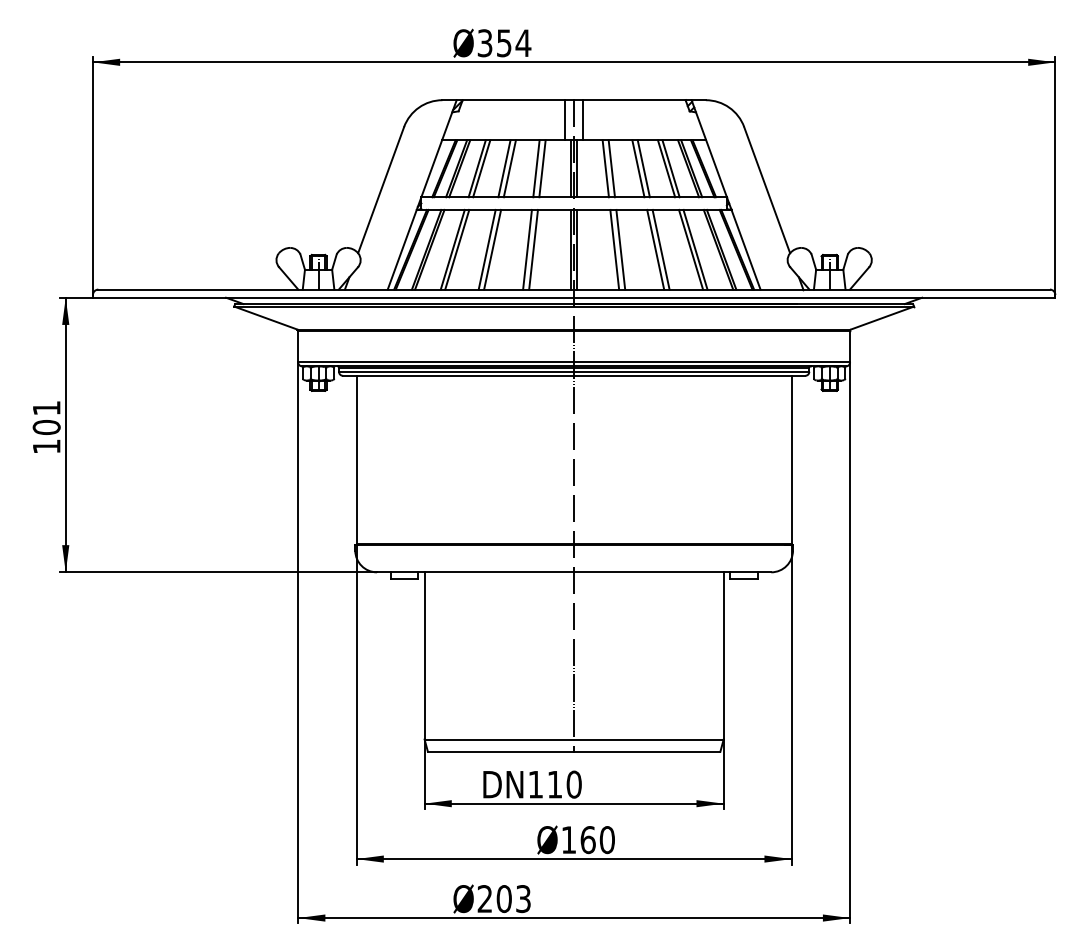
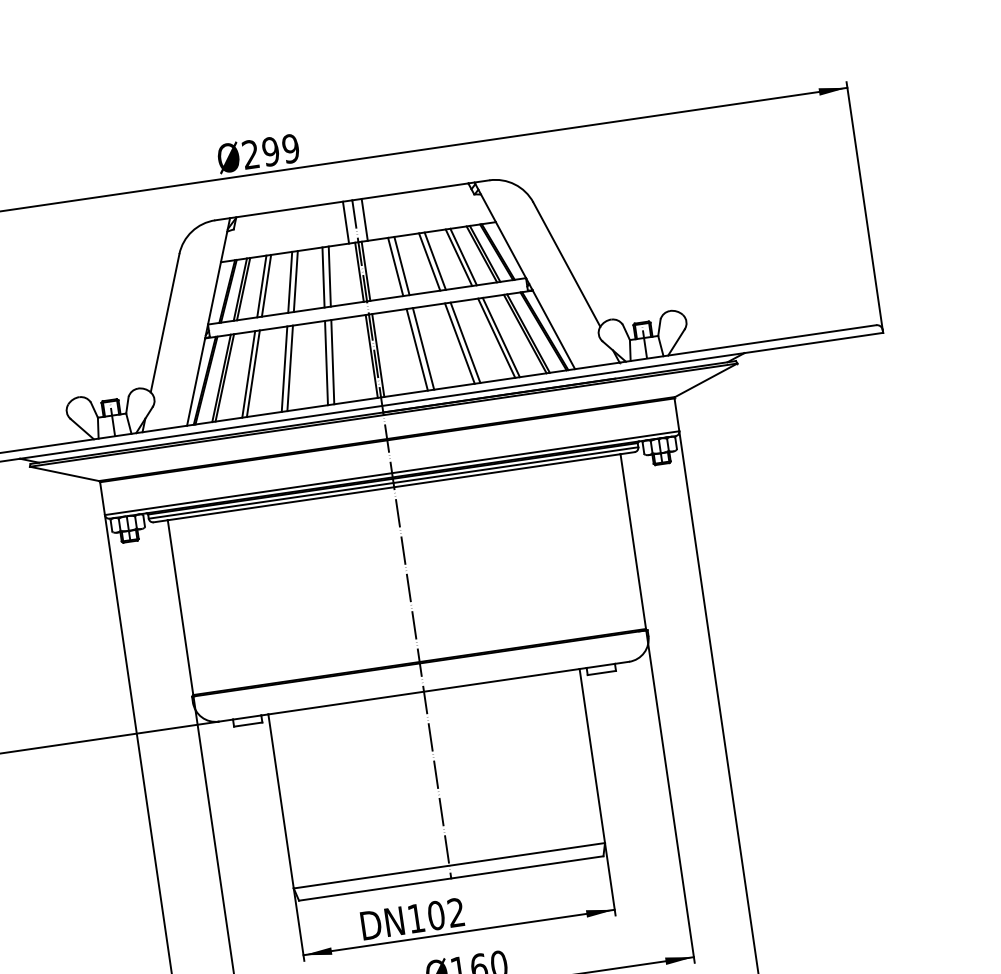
text: (504, 43) -> (271, 151), 354 -> 299
text: (564, 784) -> (446, 914), 110 -> 102

